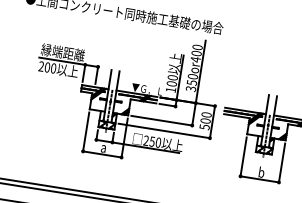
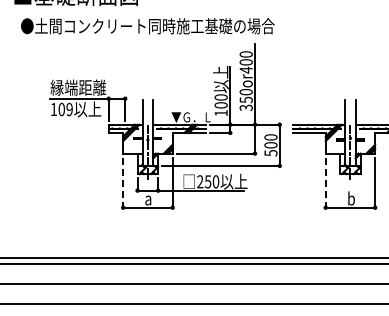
text: (47, 67) -> (61, 109), 200 -> 109
line: (86, 132) -> (123, 183), solid -> dashed
line: (243, 157) -> (325, 183), solid -> dashed

